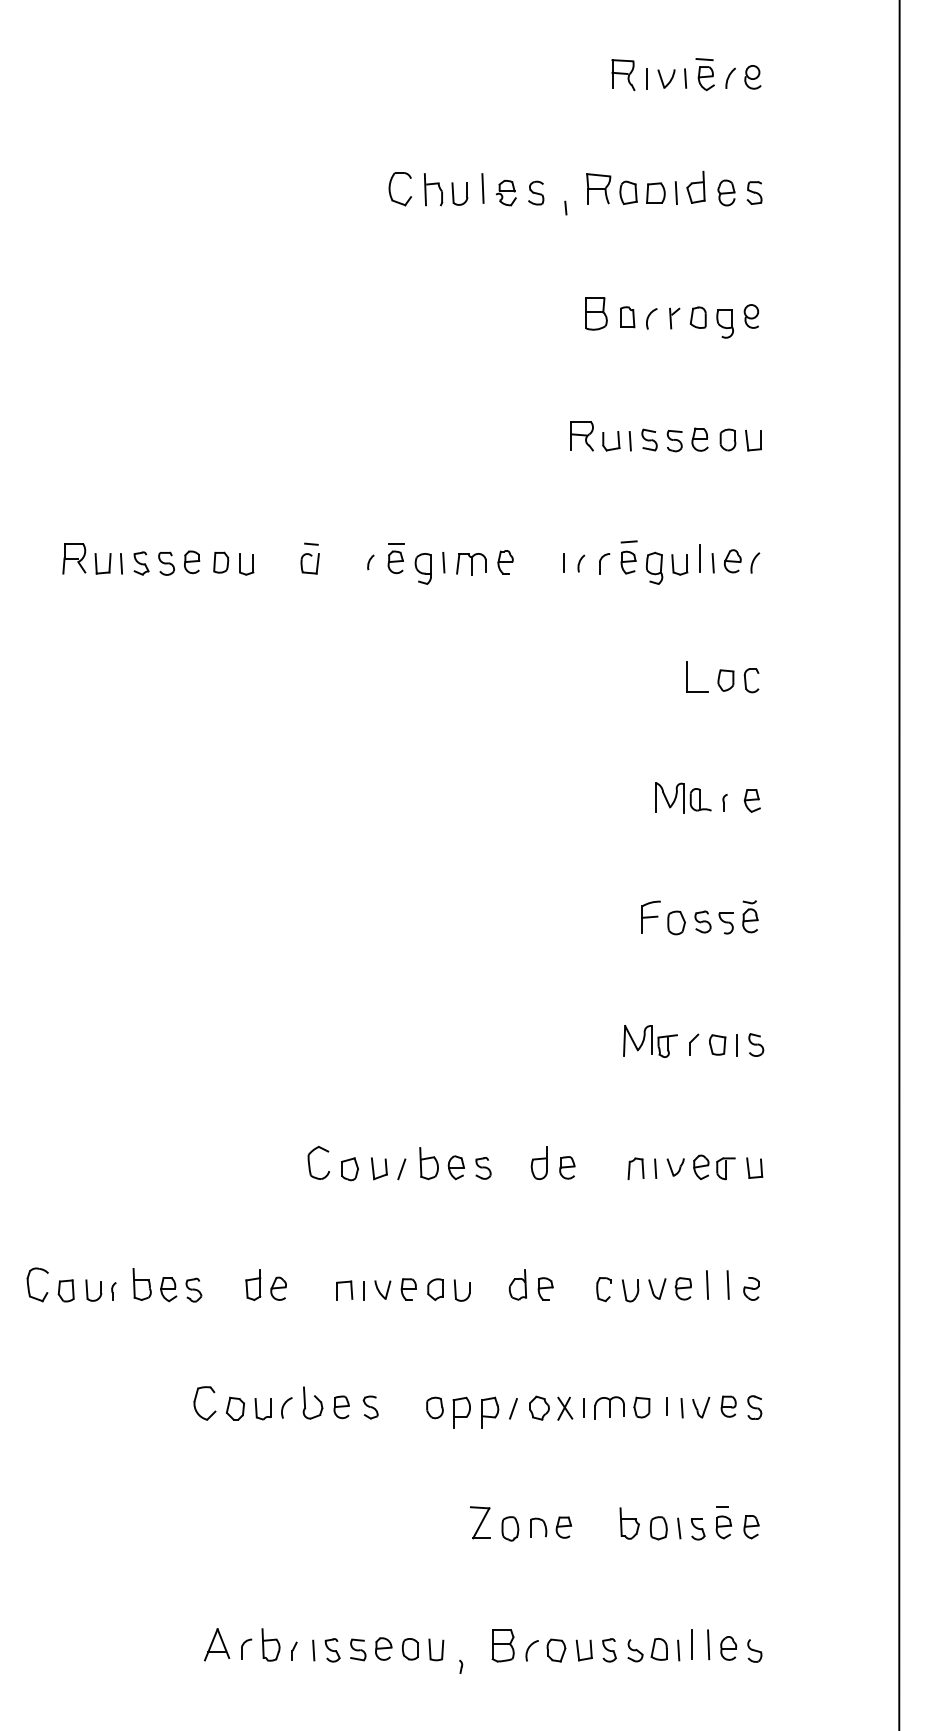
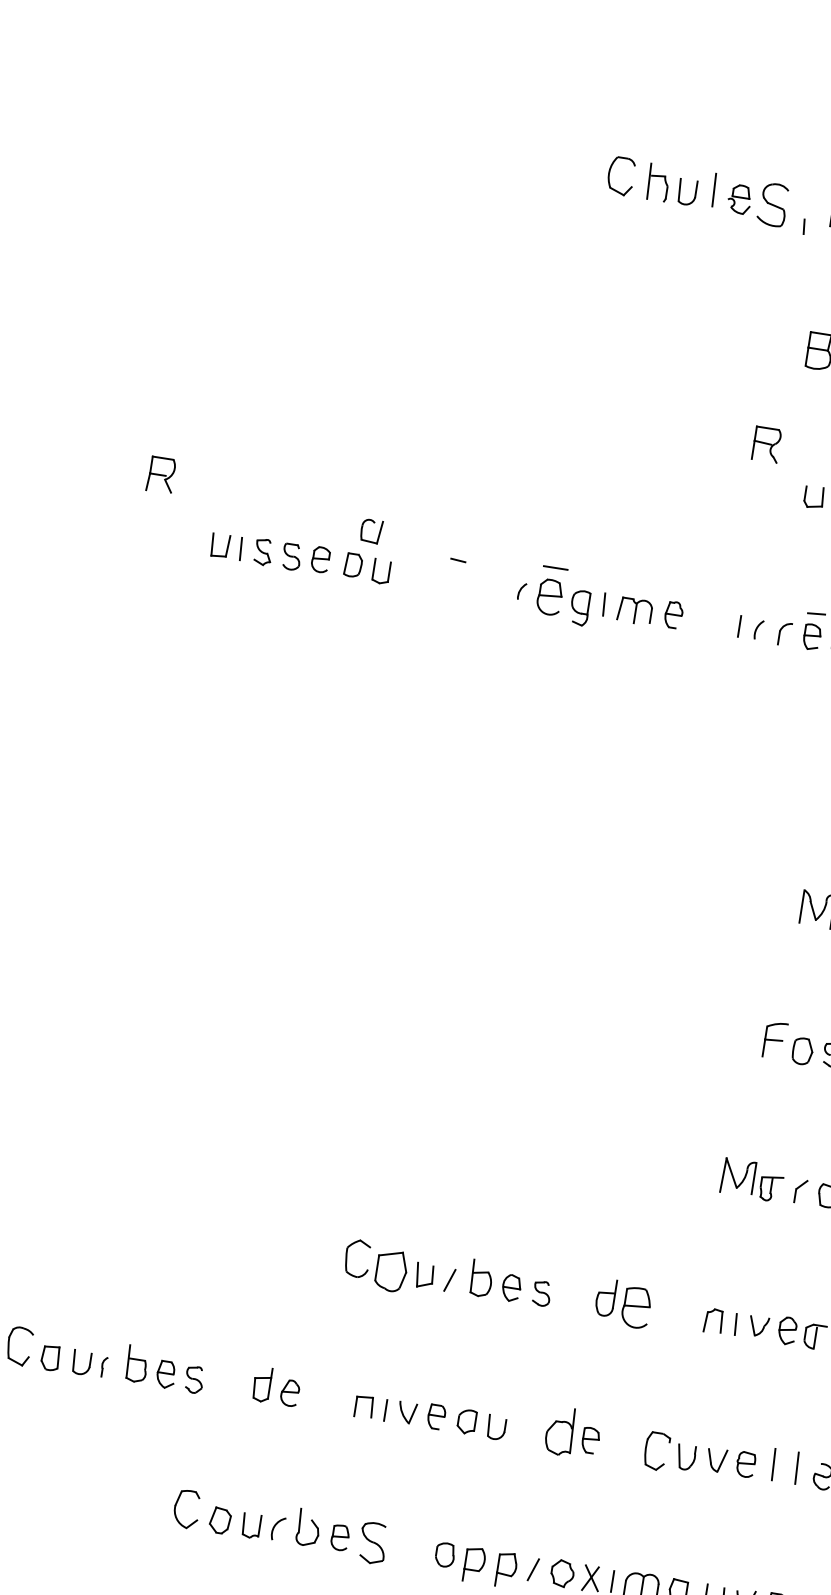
part: (536, 192) -> (773, 204), size x1.6
part: (581, 436) -> (766, 445), moved
part: (74, 558) -> (161, 475), moved
part: (395, 558) -> (550, 591), size x1.4
part: (302, 563) -> (362, 529), moved
part: (567, 1167) -> (636, 1307), size x1.6
part: (349, 1169) -> (390, 1271), size x1.6
part: (517, 1284) -> (559, 1430), size x1.4
part: (603, 1289) -> (655, 1451), size x1.4
part: (370, 1407) -> (372, 1543), size x1.6

